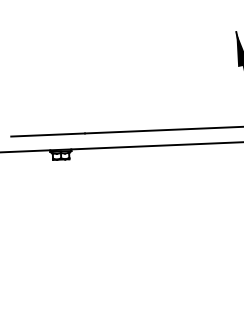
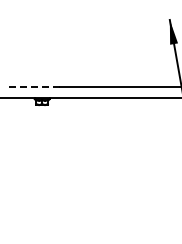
line: (47, 135) -> (33, 87), solid -> dashed

